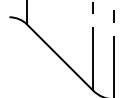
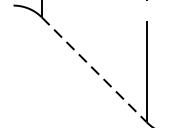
line: (60, 57) -> (94, 69), solid -> dashed

